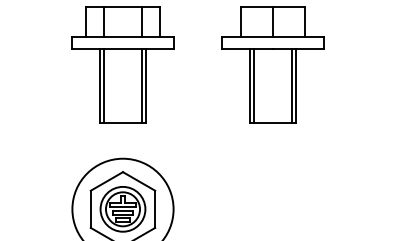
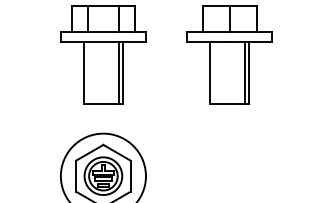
line: (104, 86) -> (87, 72), removed
line: (253, 86) -> (213, 72), removed

